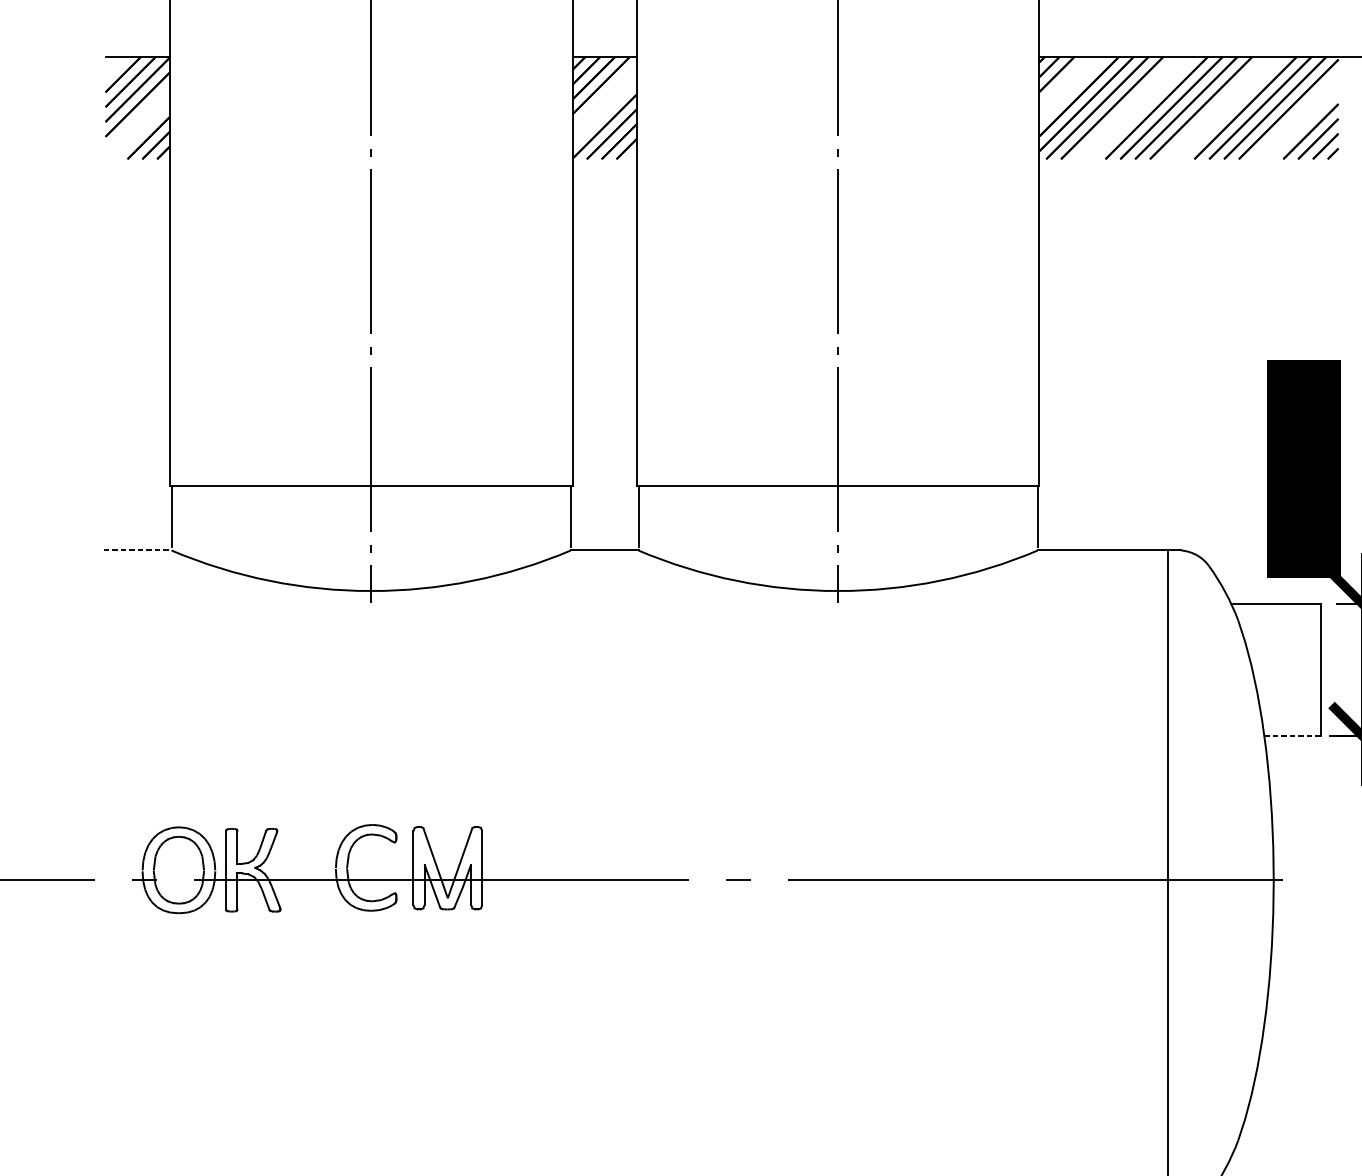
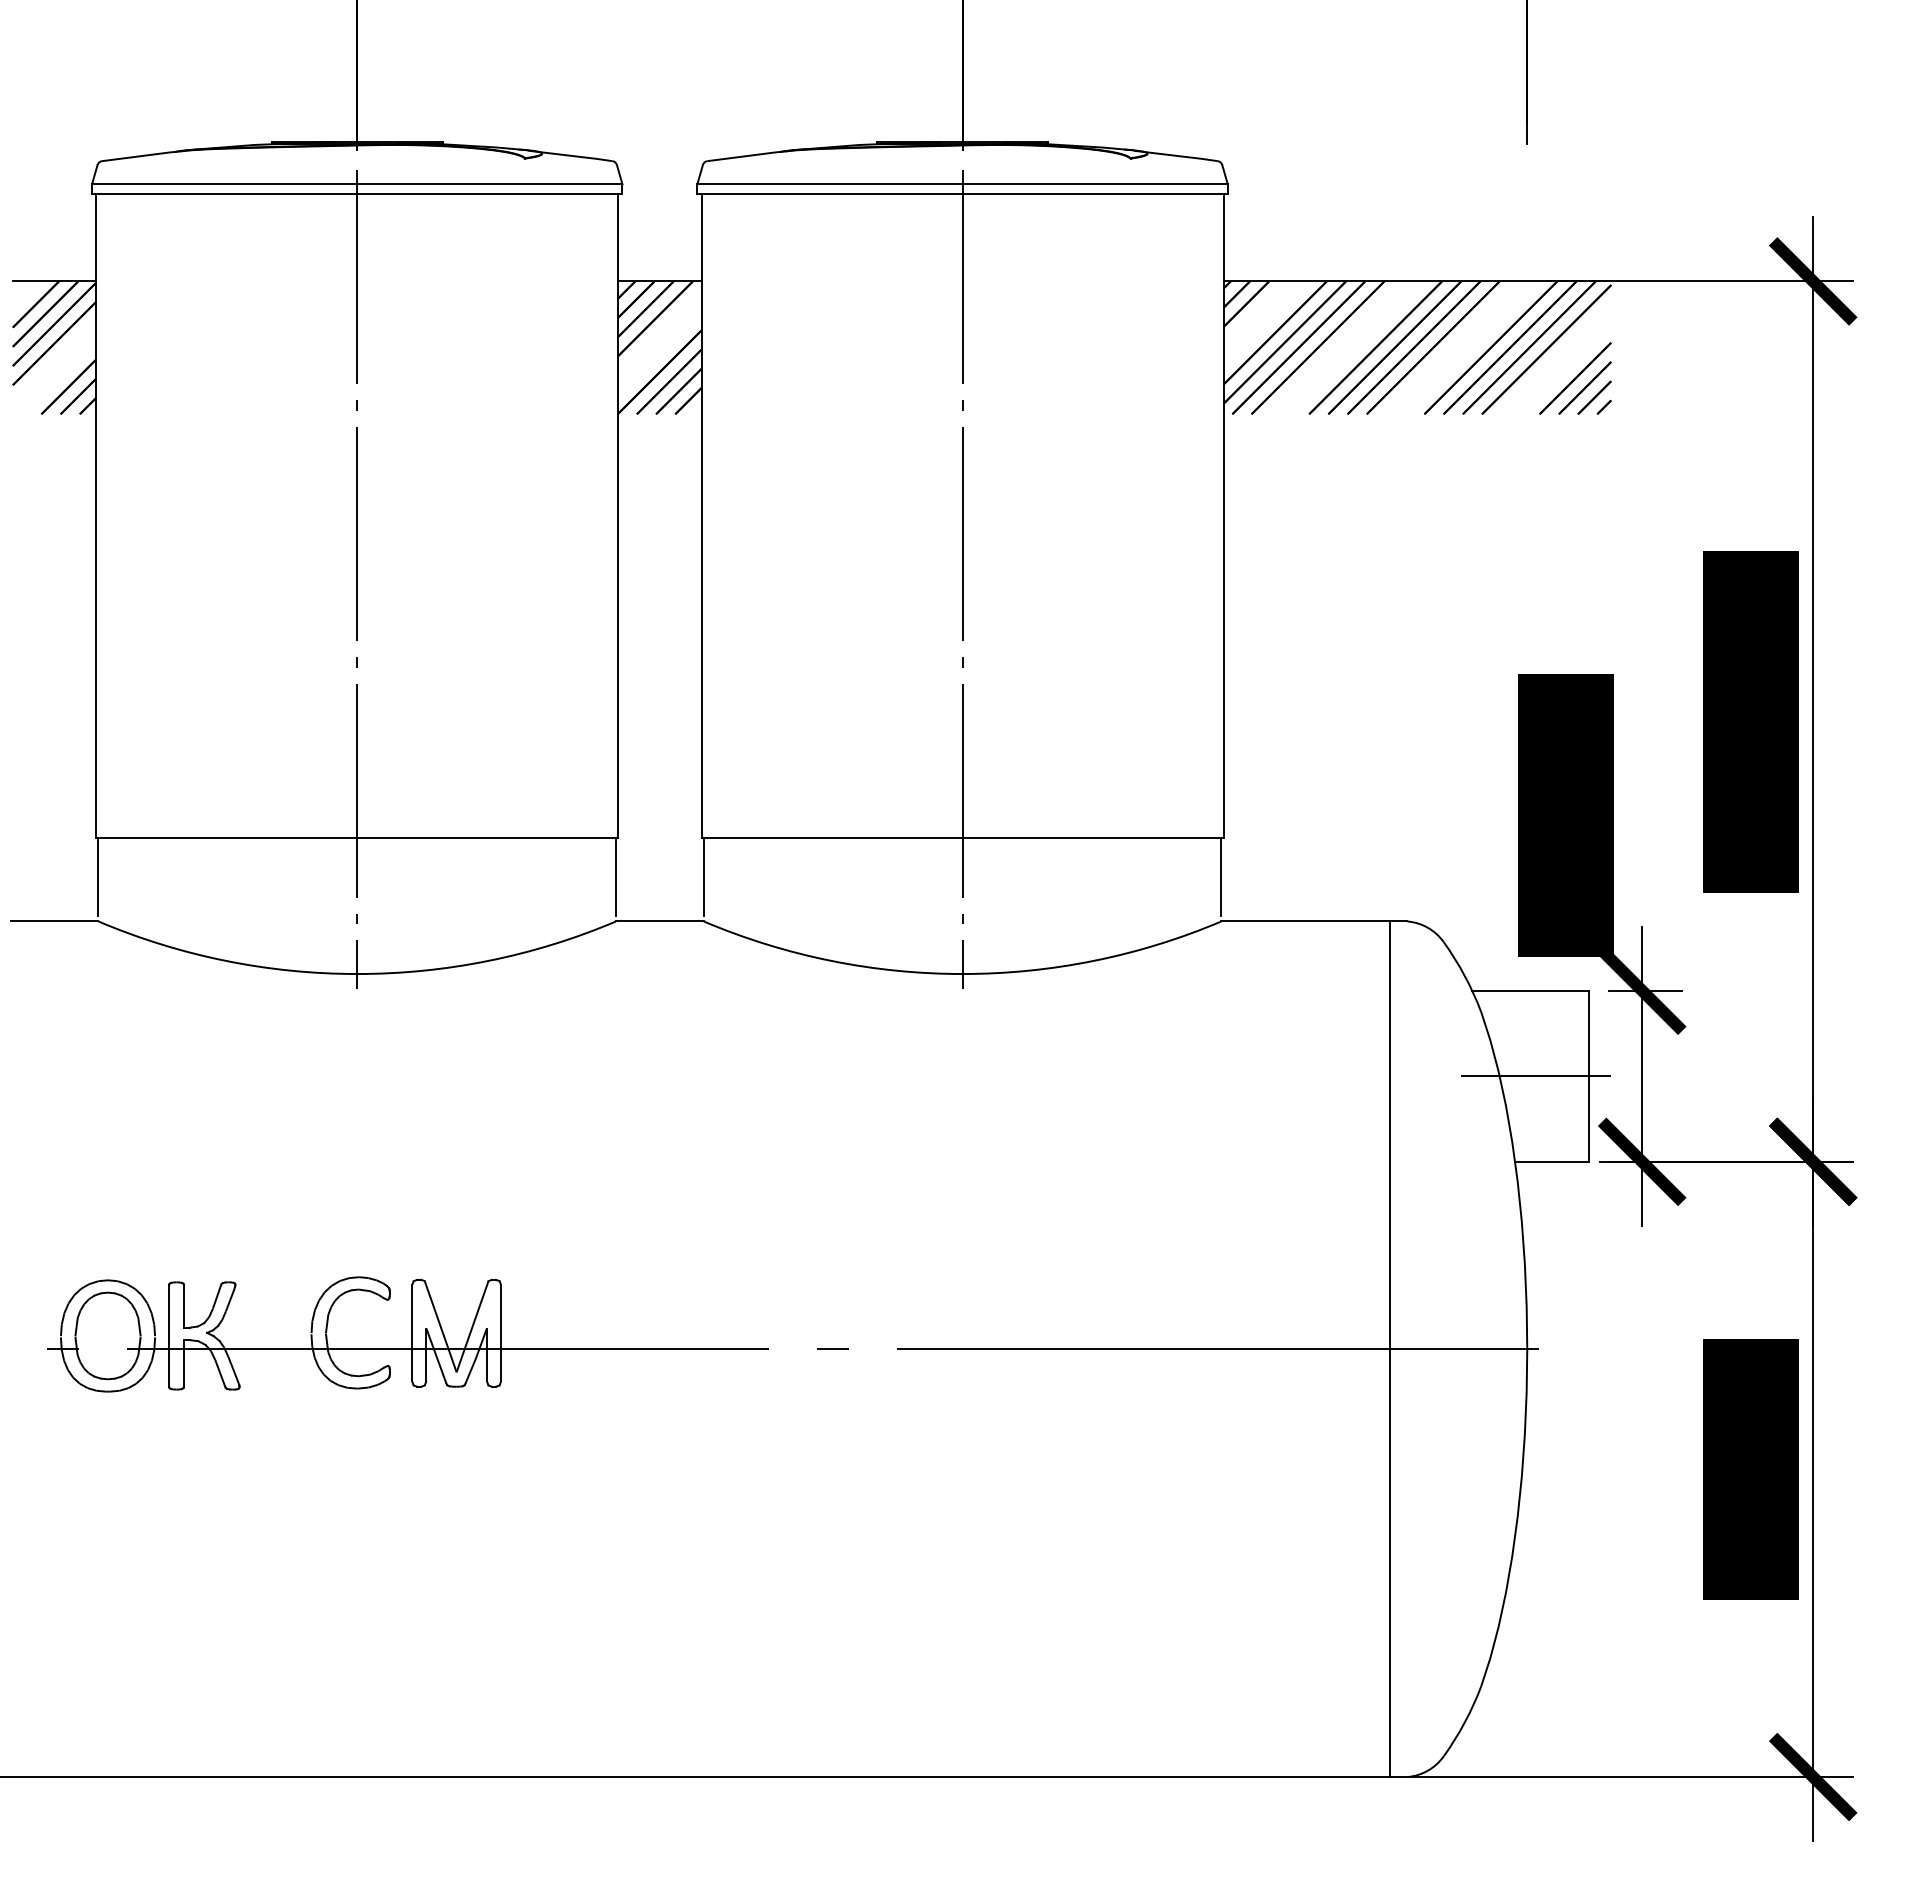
line: (137, 550) -> (54, 921), dashed -> solid
line: (1280, 670) -> (1536, 1076), added
line: (1292, 735) -> (1551, 1161), dashed -> solid

